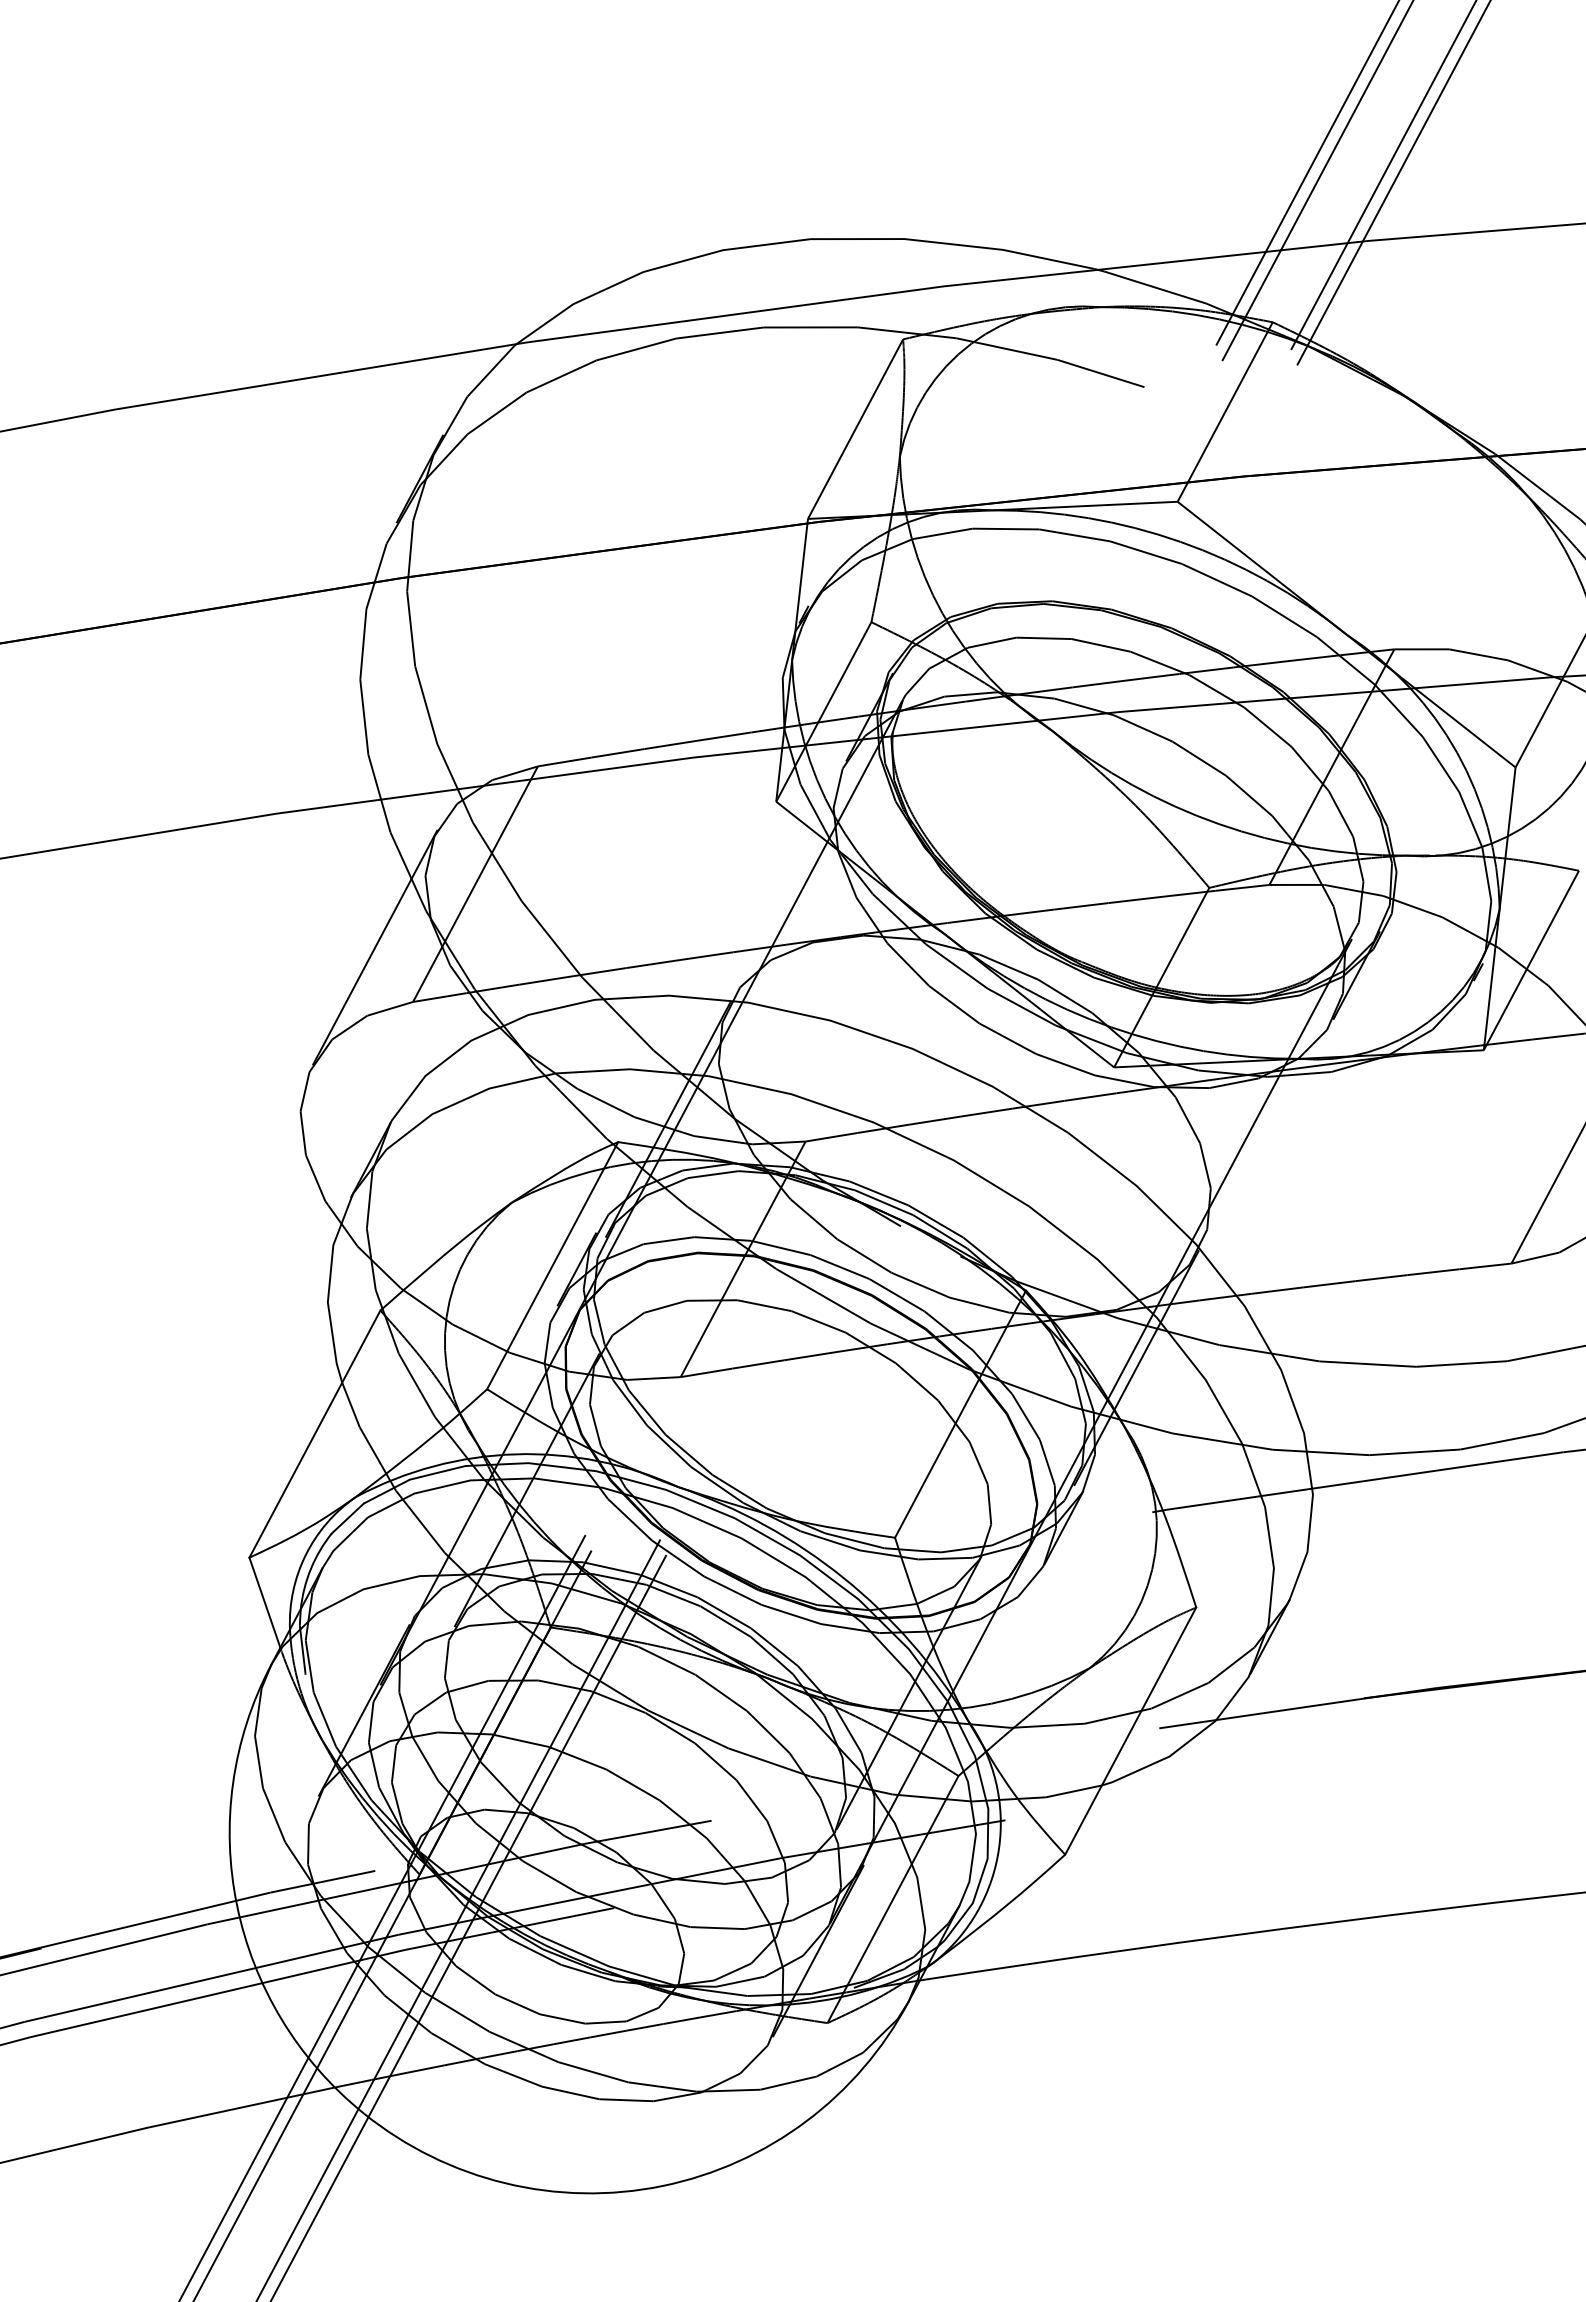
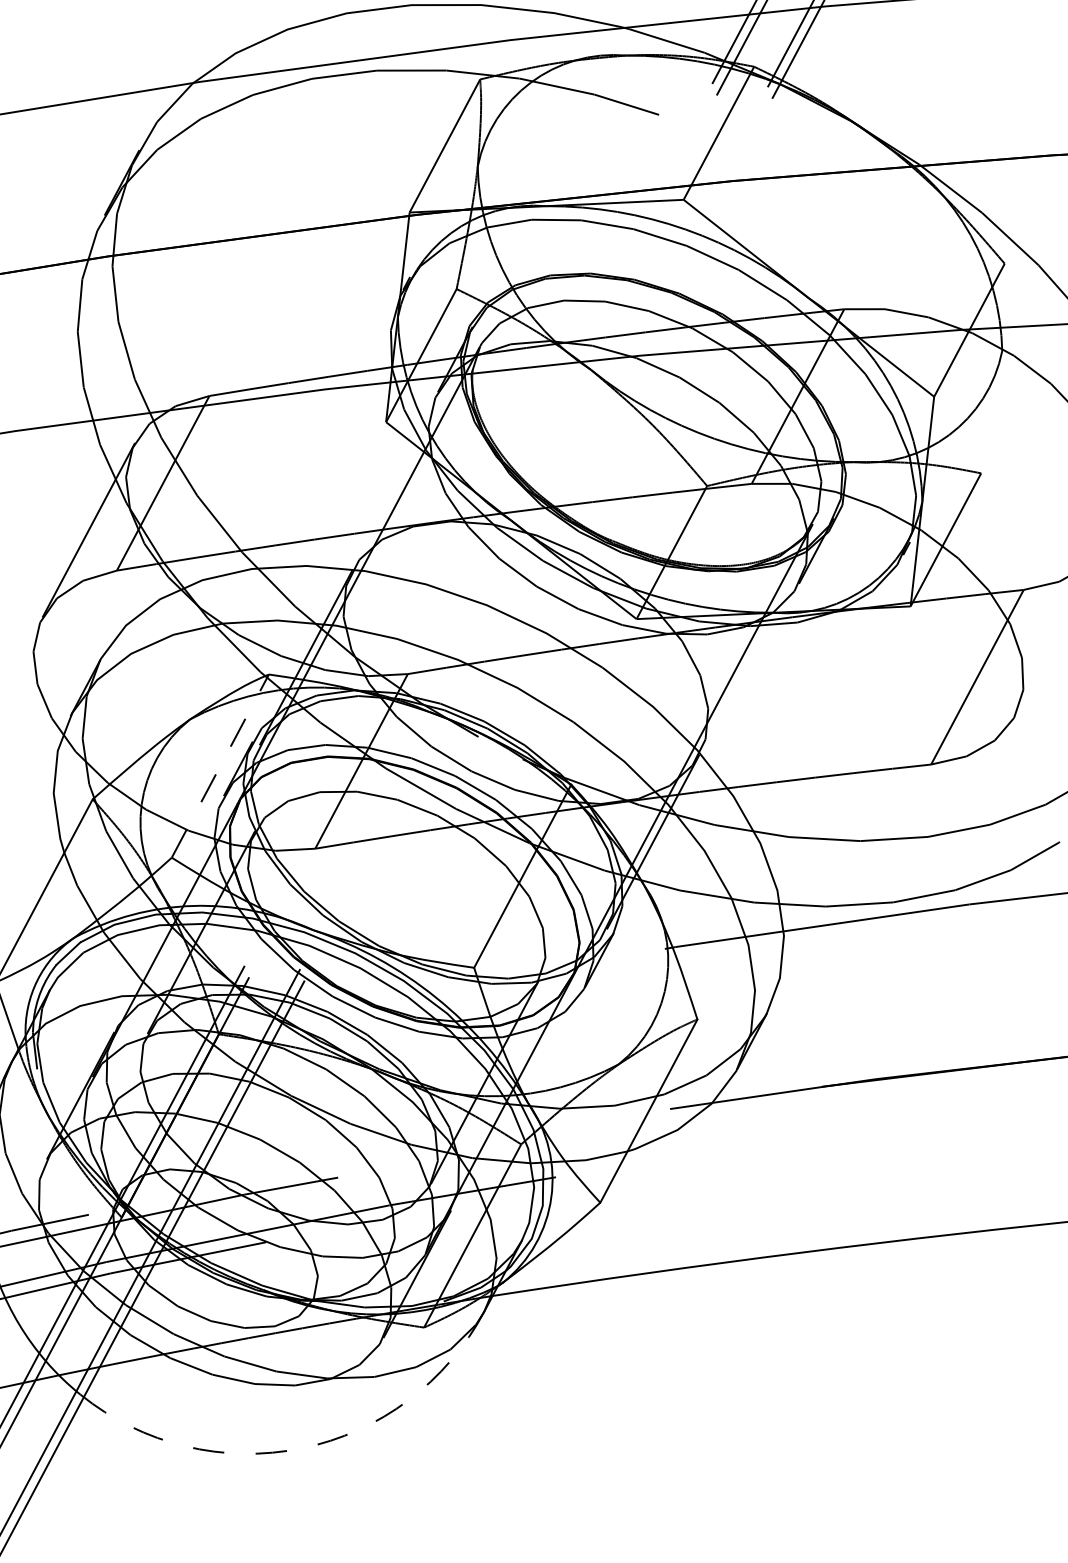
line: (552, 1265) -> (220, 765), solid -> dashed
arc: (662, 2185) -> (301, 1447), solid -> dashed

